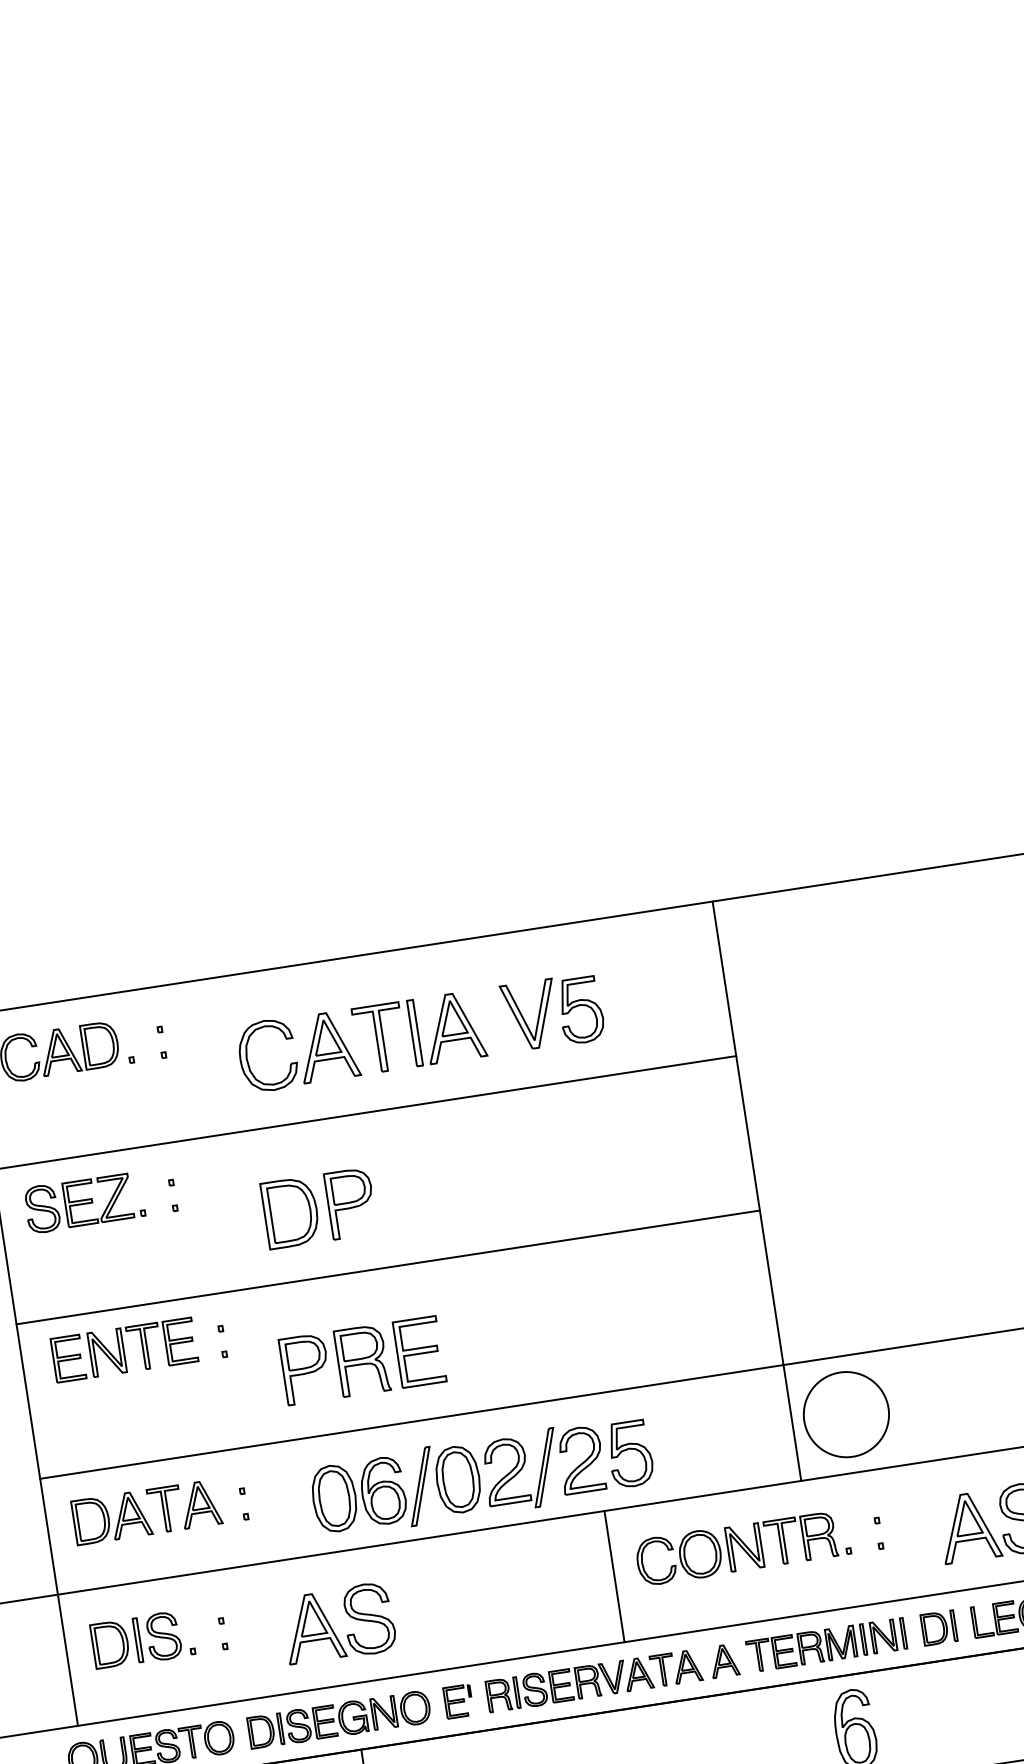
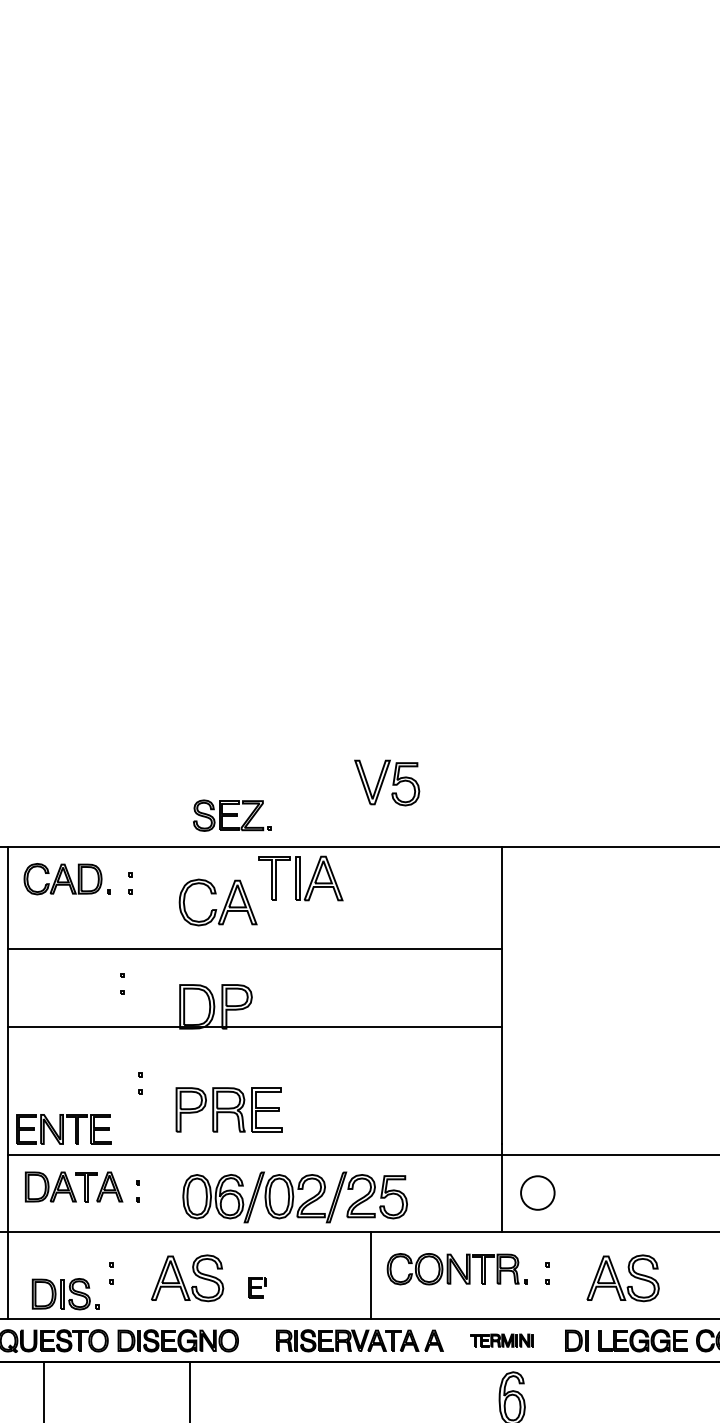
part: (553, 1011) -> (387, 782), moved
part: (419, 1032) -> (300, 878), moved
part: (84, 1202) -> (232, 815), moved
line: (387, 1266) -> (254, 1026), moved
part: (124, 1350) -> (63, 1129), moved
circle: (846, 1415) -> (537, 1193), size x0.6
part: (142, 1640) -> (65, 1294), moved
part: (825, 1644) -> (501, 1340), size x0.6
part: (458, 1701) -> (257, 1287), moved

